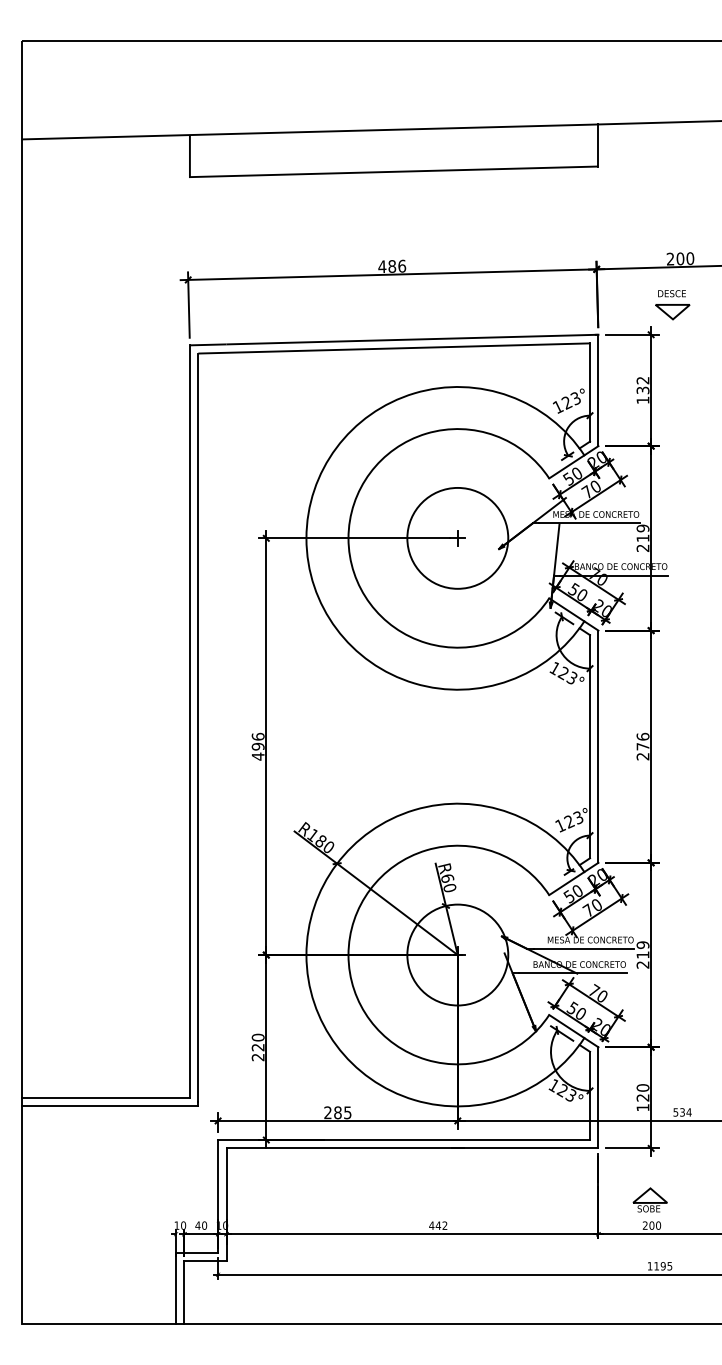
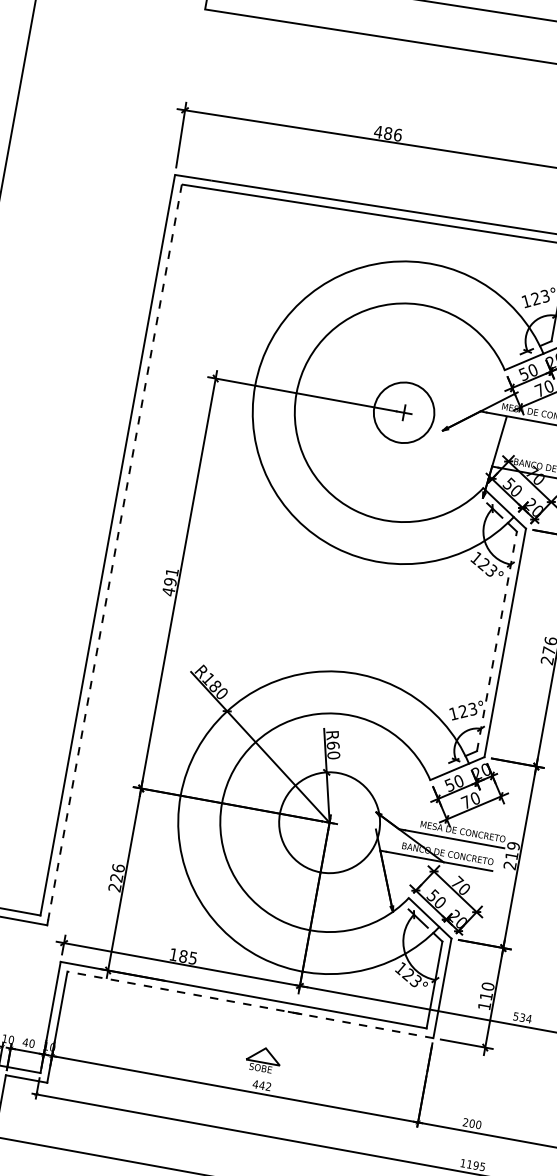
circle: (457, 537) -> (403, 411), size x0.6
line: (198, 727) -> (115, 552), solid -> dashed
text: (257, 736) -> (171, 571), 496 -> 491
line: (590, 746) -> (497, 641), solid -> dashed
text: (257, 1037) -> (117, 868), 220 -> 226
text: (642, 1097) -> (485, 995), 120 -> 110
text: (327, 1112) -> (173, 954), 285 -> 185
line: (412, 1148) -> (250, 1004), solid -> dashed
part: (649, 1199) -> (262, 1059), moved

